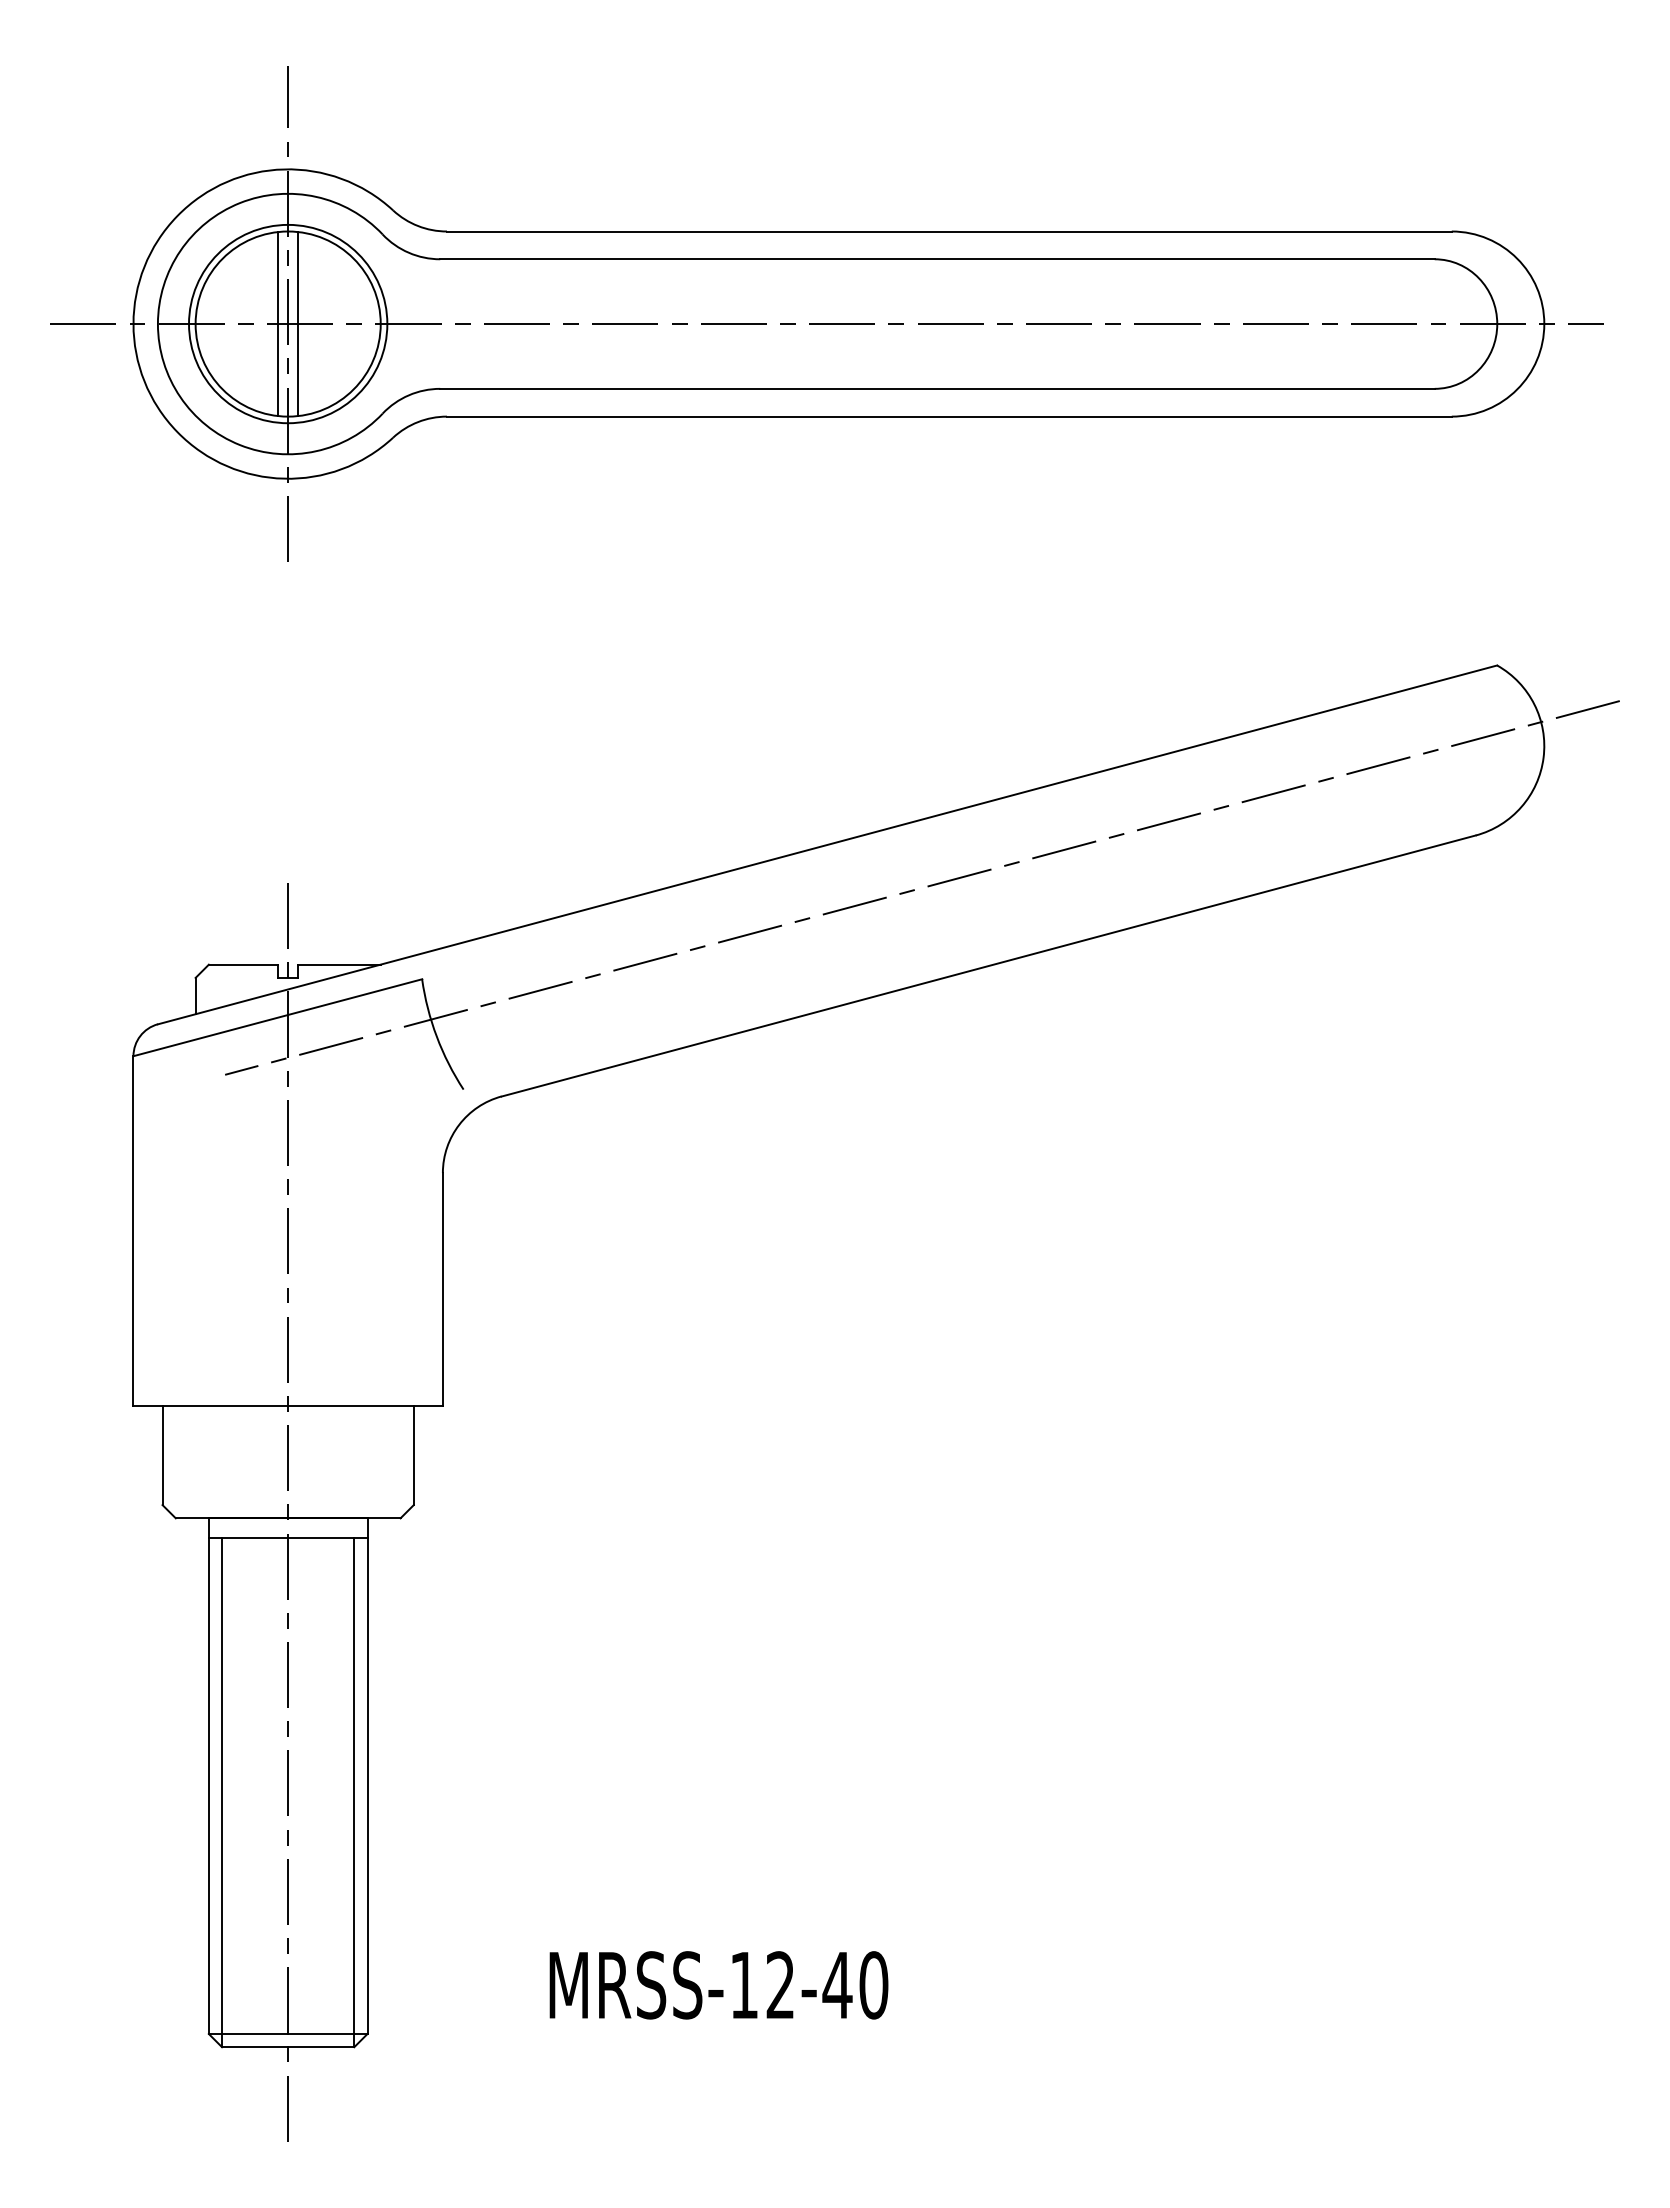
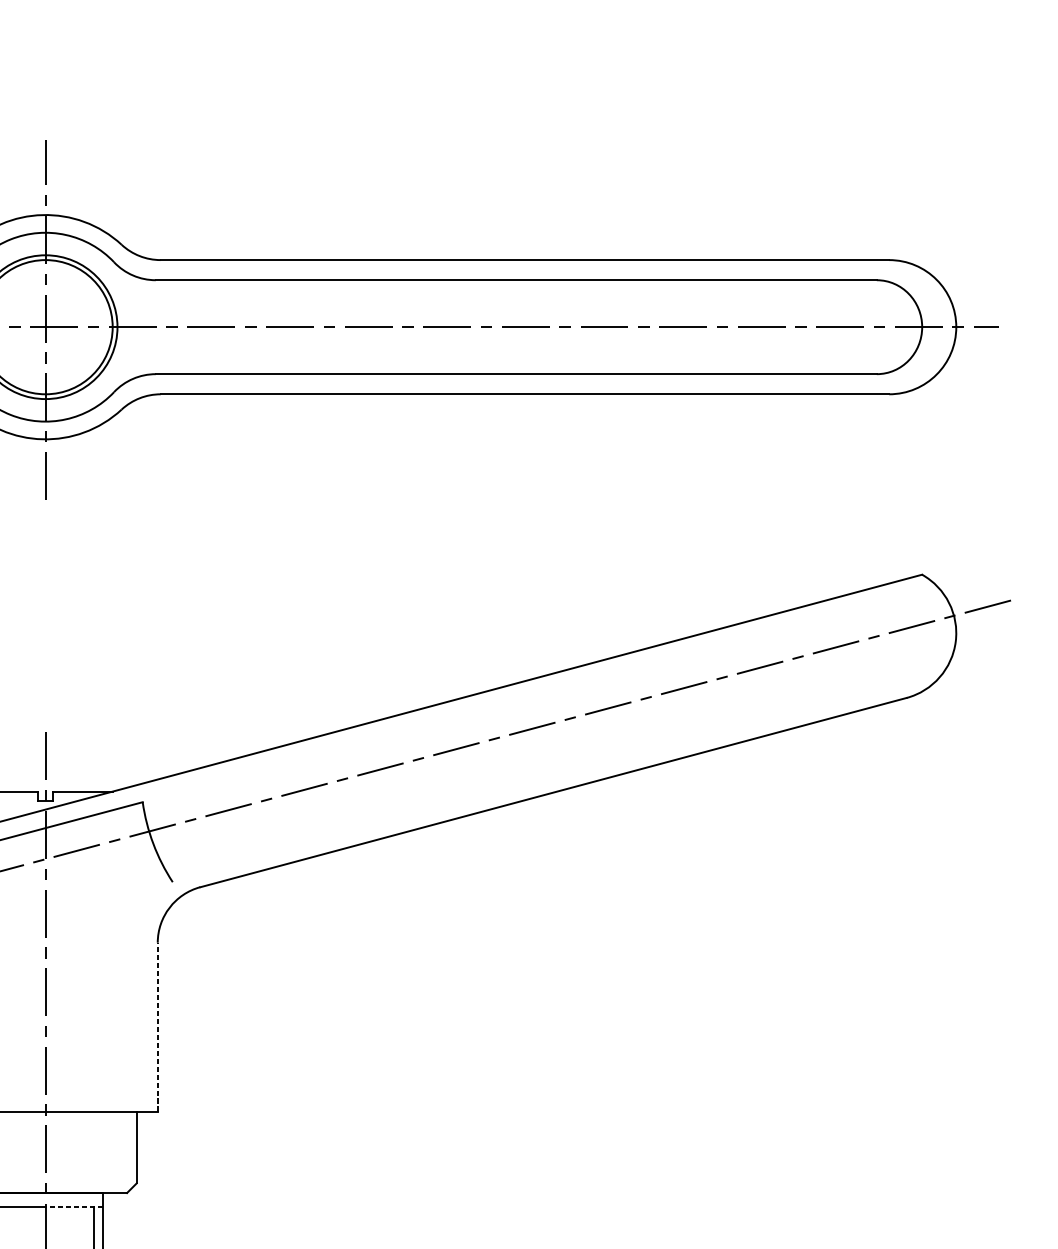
line: (278, 324) -> (38, 327), removed
line: (298, 324) -> (53, 327), removed
line: (442, 1289) -> (157, 1027), solid -> dashed
line: (327, 1538) -> (74, 1207), solid -> dashed

